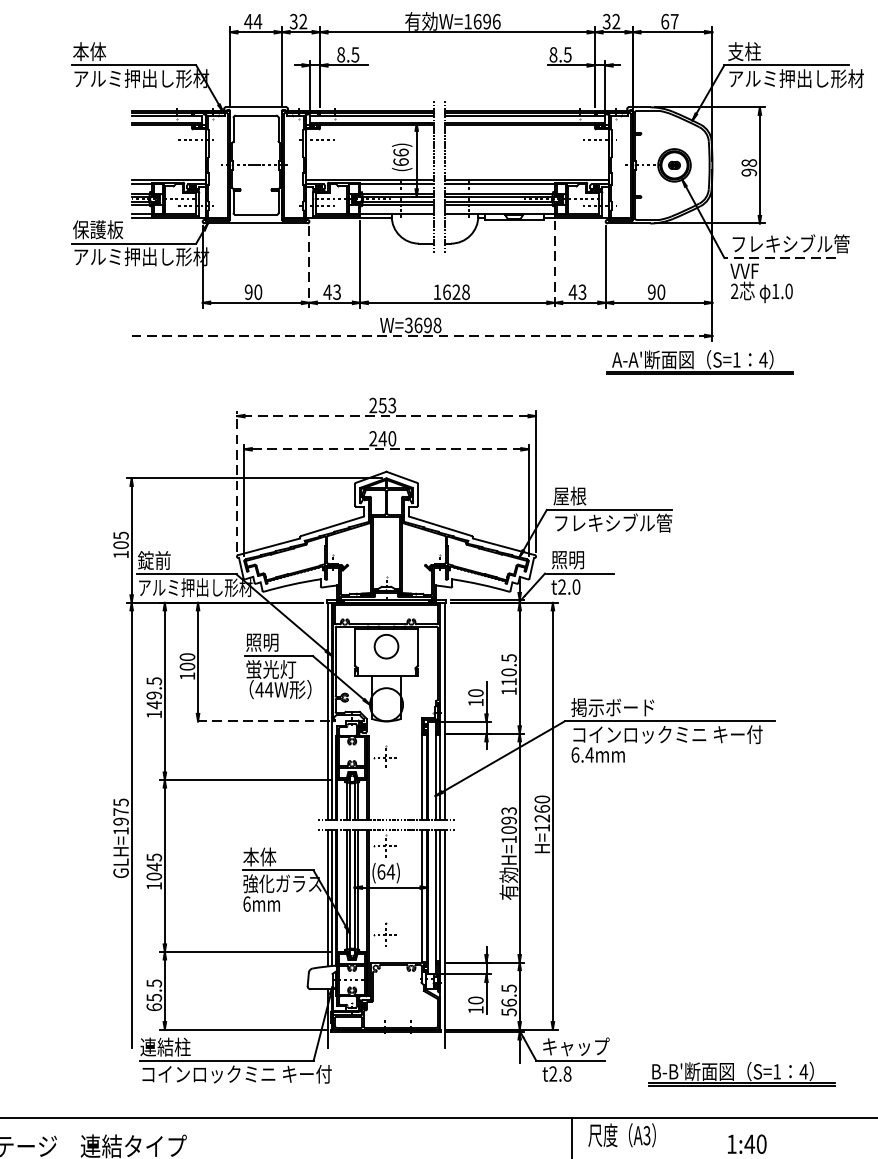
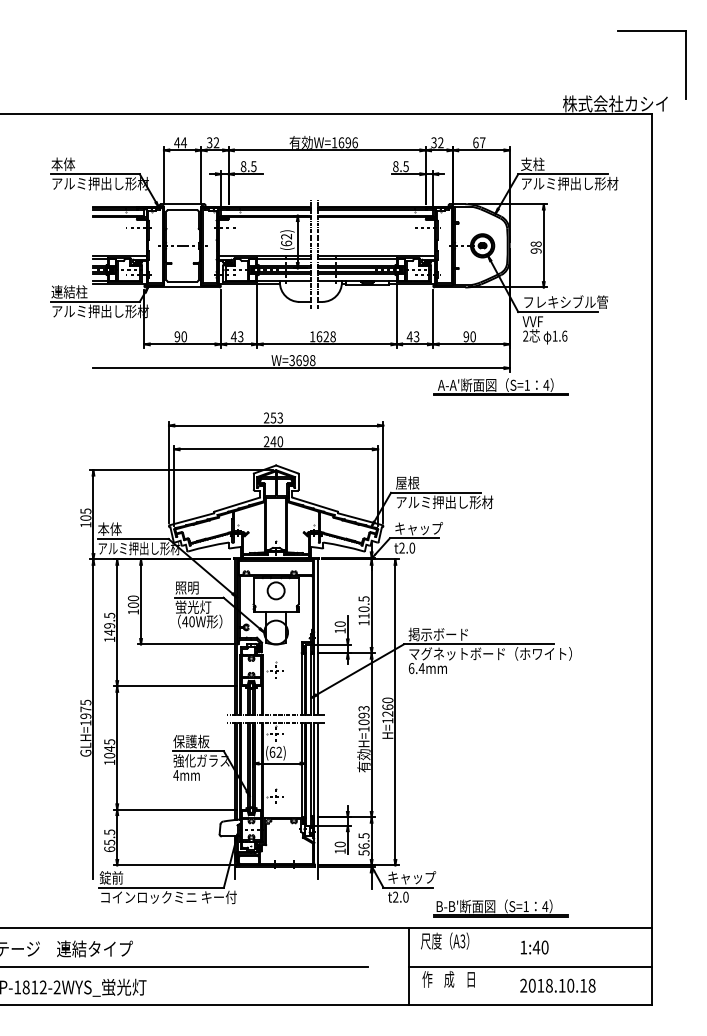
text: (400, 152) -> (286, 236), (66) -> (62)
text: (98, 229) -> (69, 291), 保護板 -> 連結柱
line: (780, 258) -> (558, 312), dashed -> solid
line: (554, 265) -> (396, 317), dashed -> solid
line: (308, 268) -> (220, 319), dashed -> solid
text: (788, 290) -> (564, 335), 1.0 -> 1.6
line: (419, 336) -> (299, 368), dashed -> solid
line: (386, 416) -> (276, 425), dashed -> solid
line: (386, 449) -> (276, 449), dashed -> solid
line: (236, 481) -> (168, 472), dashed -> solid
text: (621, 523) -> (444, 502), フレキシブル管 -> アルミ押出し形材
text: (154, 559) -> (109, 528), 錠前 -> 本体
text: (585, 559) -> (418, 528), 照明 -> キャップ
text: (269, 689) -> (192, 621), 44W -> 40W
line: (261, 721) -> (186, 644), dashed -> solid
text: (685, 734) -> (490, 653), コインロックミニ キー付 -> マグネットボード（ホワイト）
text: (268, 856) -> (191, 741), 本体 -> 保護板
text: (391, 870) -> (279, 751), (64) -> (62)
text: (246, 902) -> (175, 774), 6mm -> 4mm
text: (165, 1046) -> (117, 877), 連結柱 -> 錠前
text: (566, 1074) -> (405, 897), t2.8 -> t2.0
part: (741, 1074) -> (500, 908), moved

